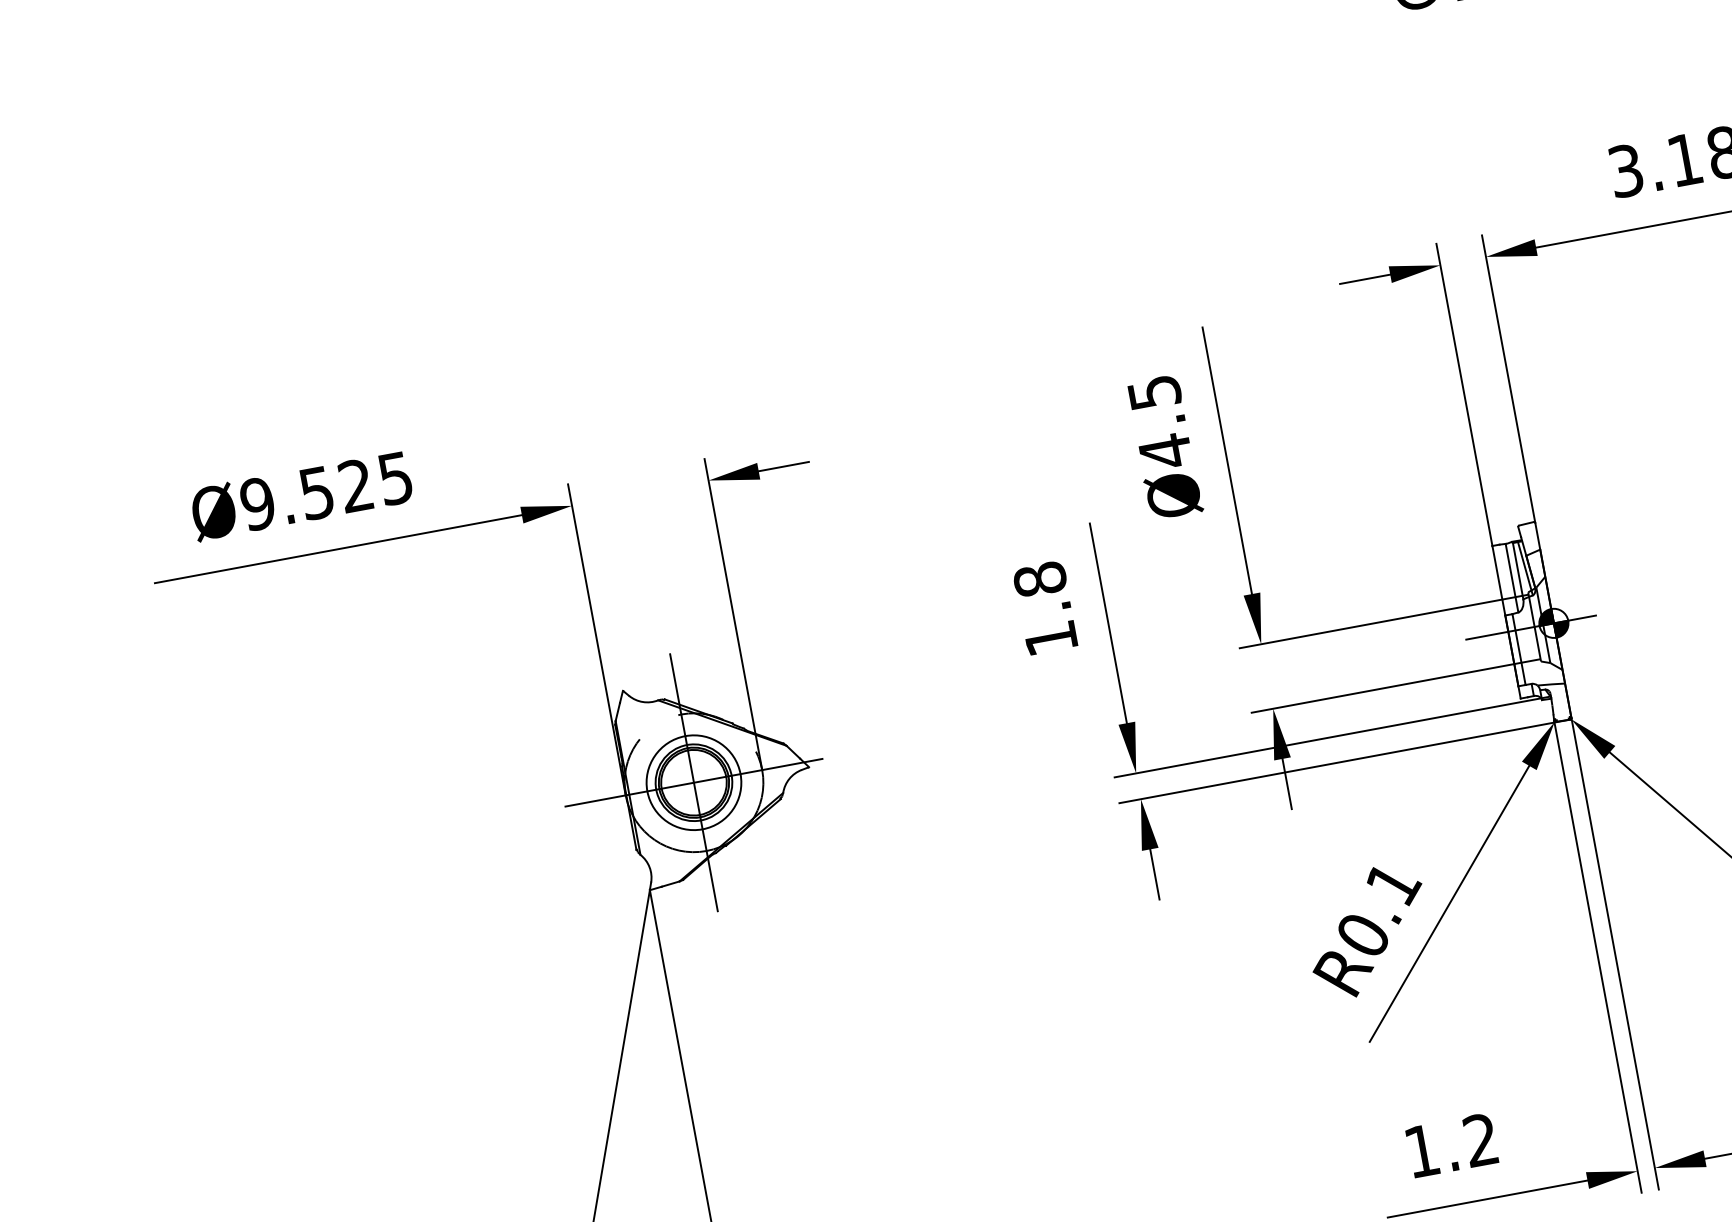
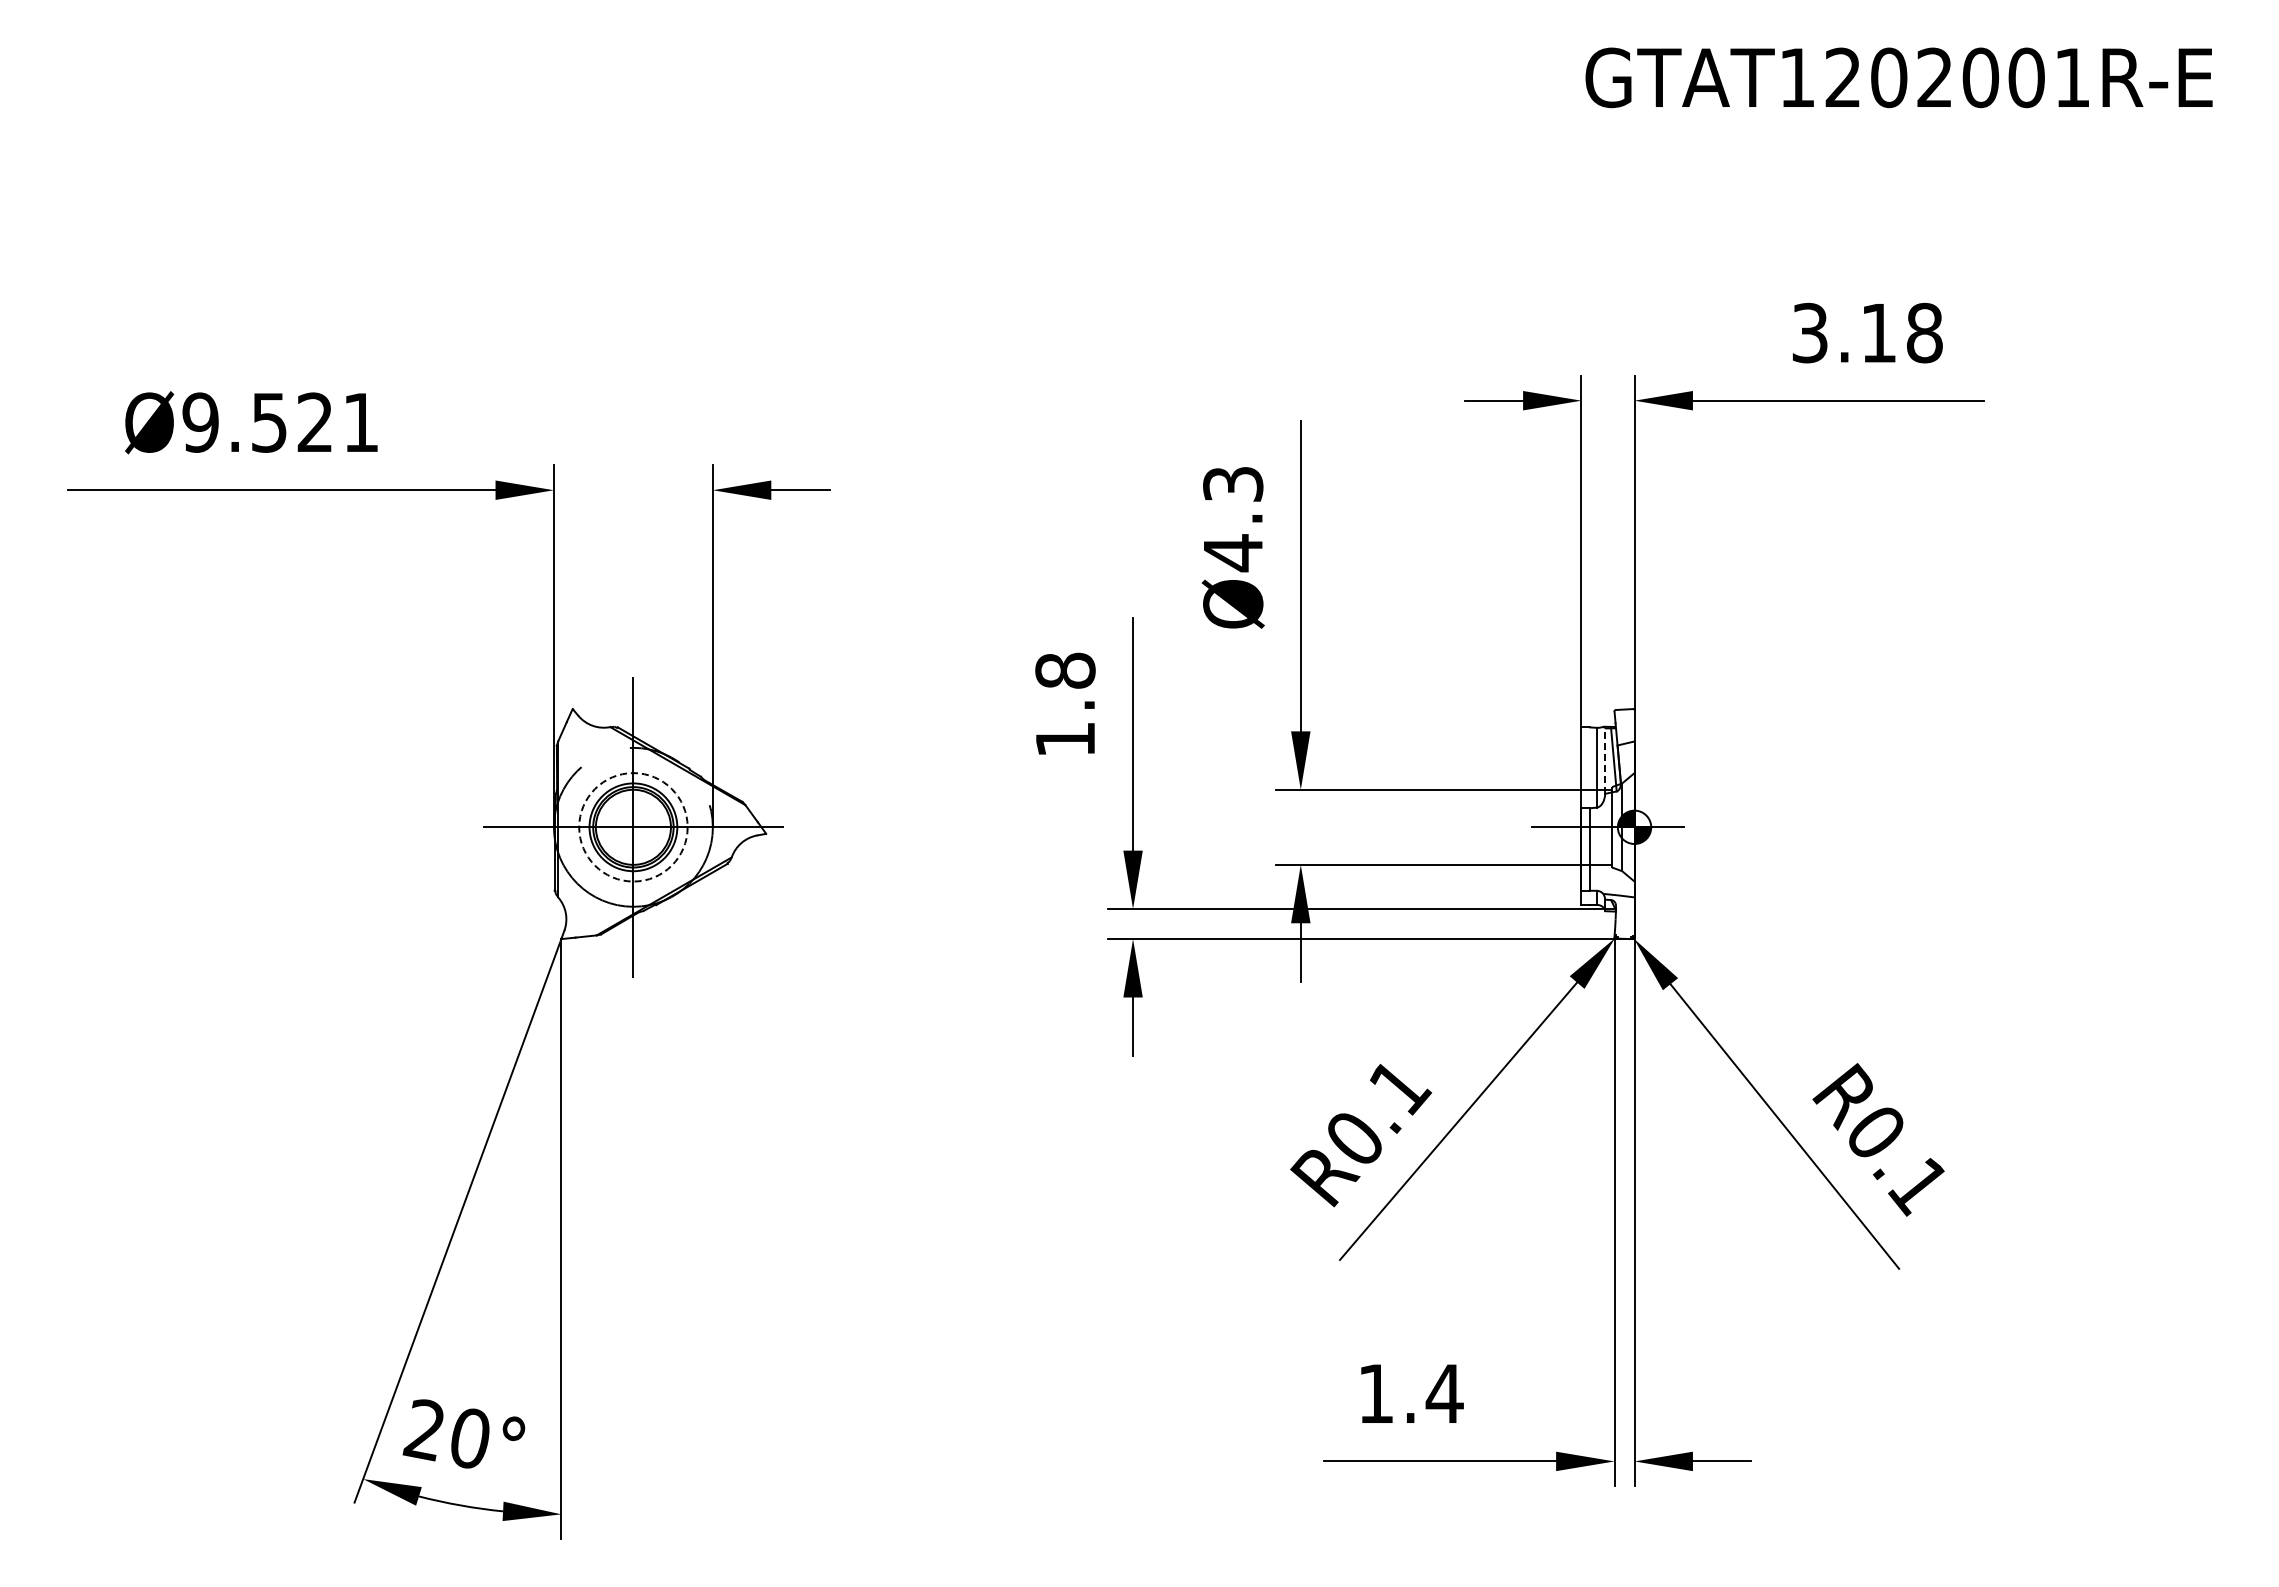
text: (1153, 392) -> (1232, 484), Ø4.5 -> Ø4.3
text: (395, 478) -> (360, 422), Ø9.525 -> Ø9.521
line: (1518, 571) -> (1605, 761), solid -> dashed
circle: (694, 782) -> (633, 827), solid -> dashed
text: (1480, 1139) -> (1444, 1392), 1.2 -> 1.4

